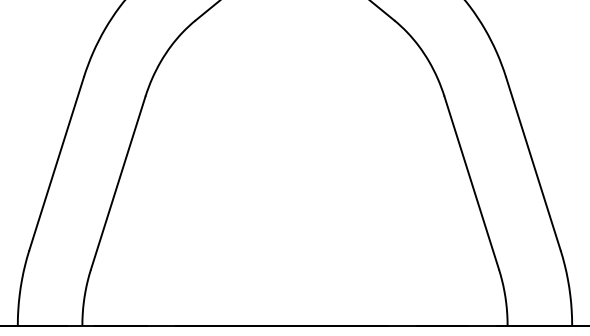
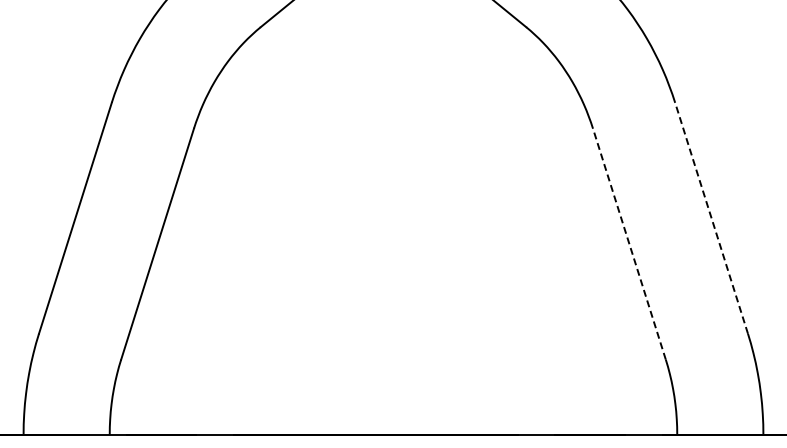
line: (533, 163) -> (711, 217), solid -> dashed
line: (471, 182) -> (629, 243), solid -> dashed

